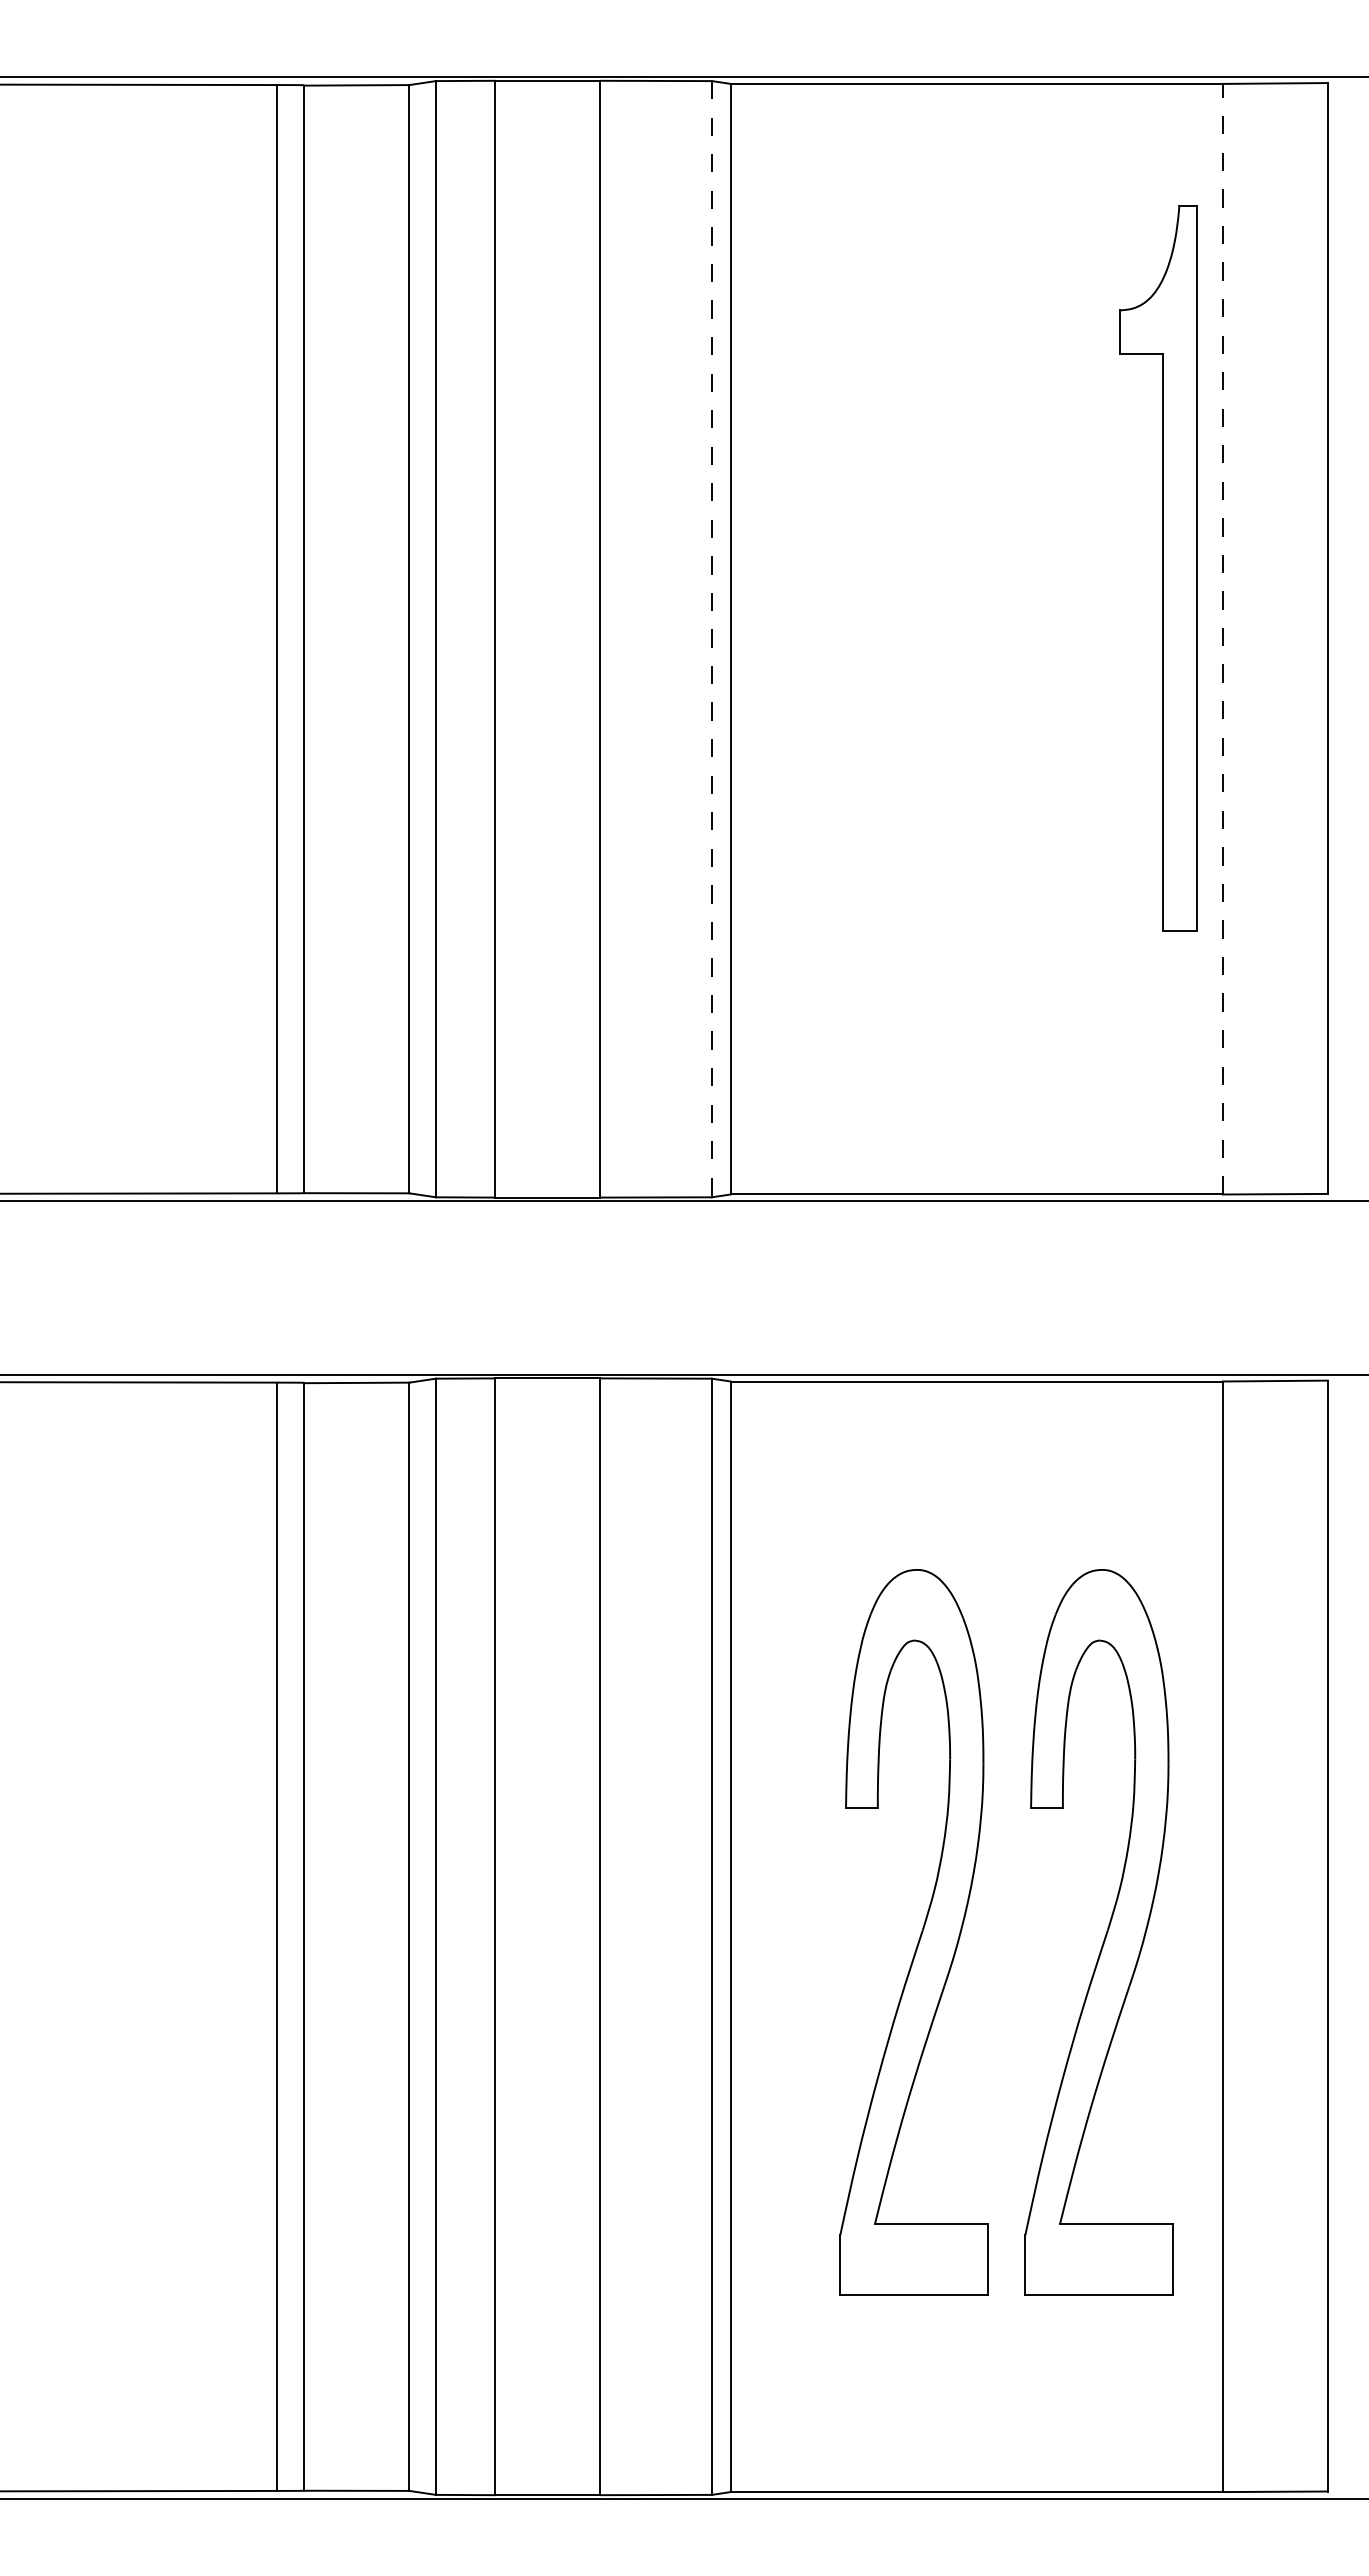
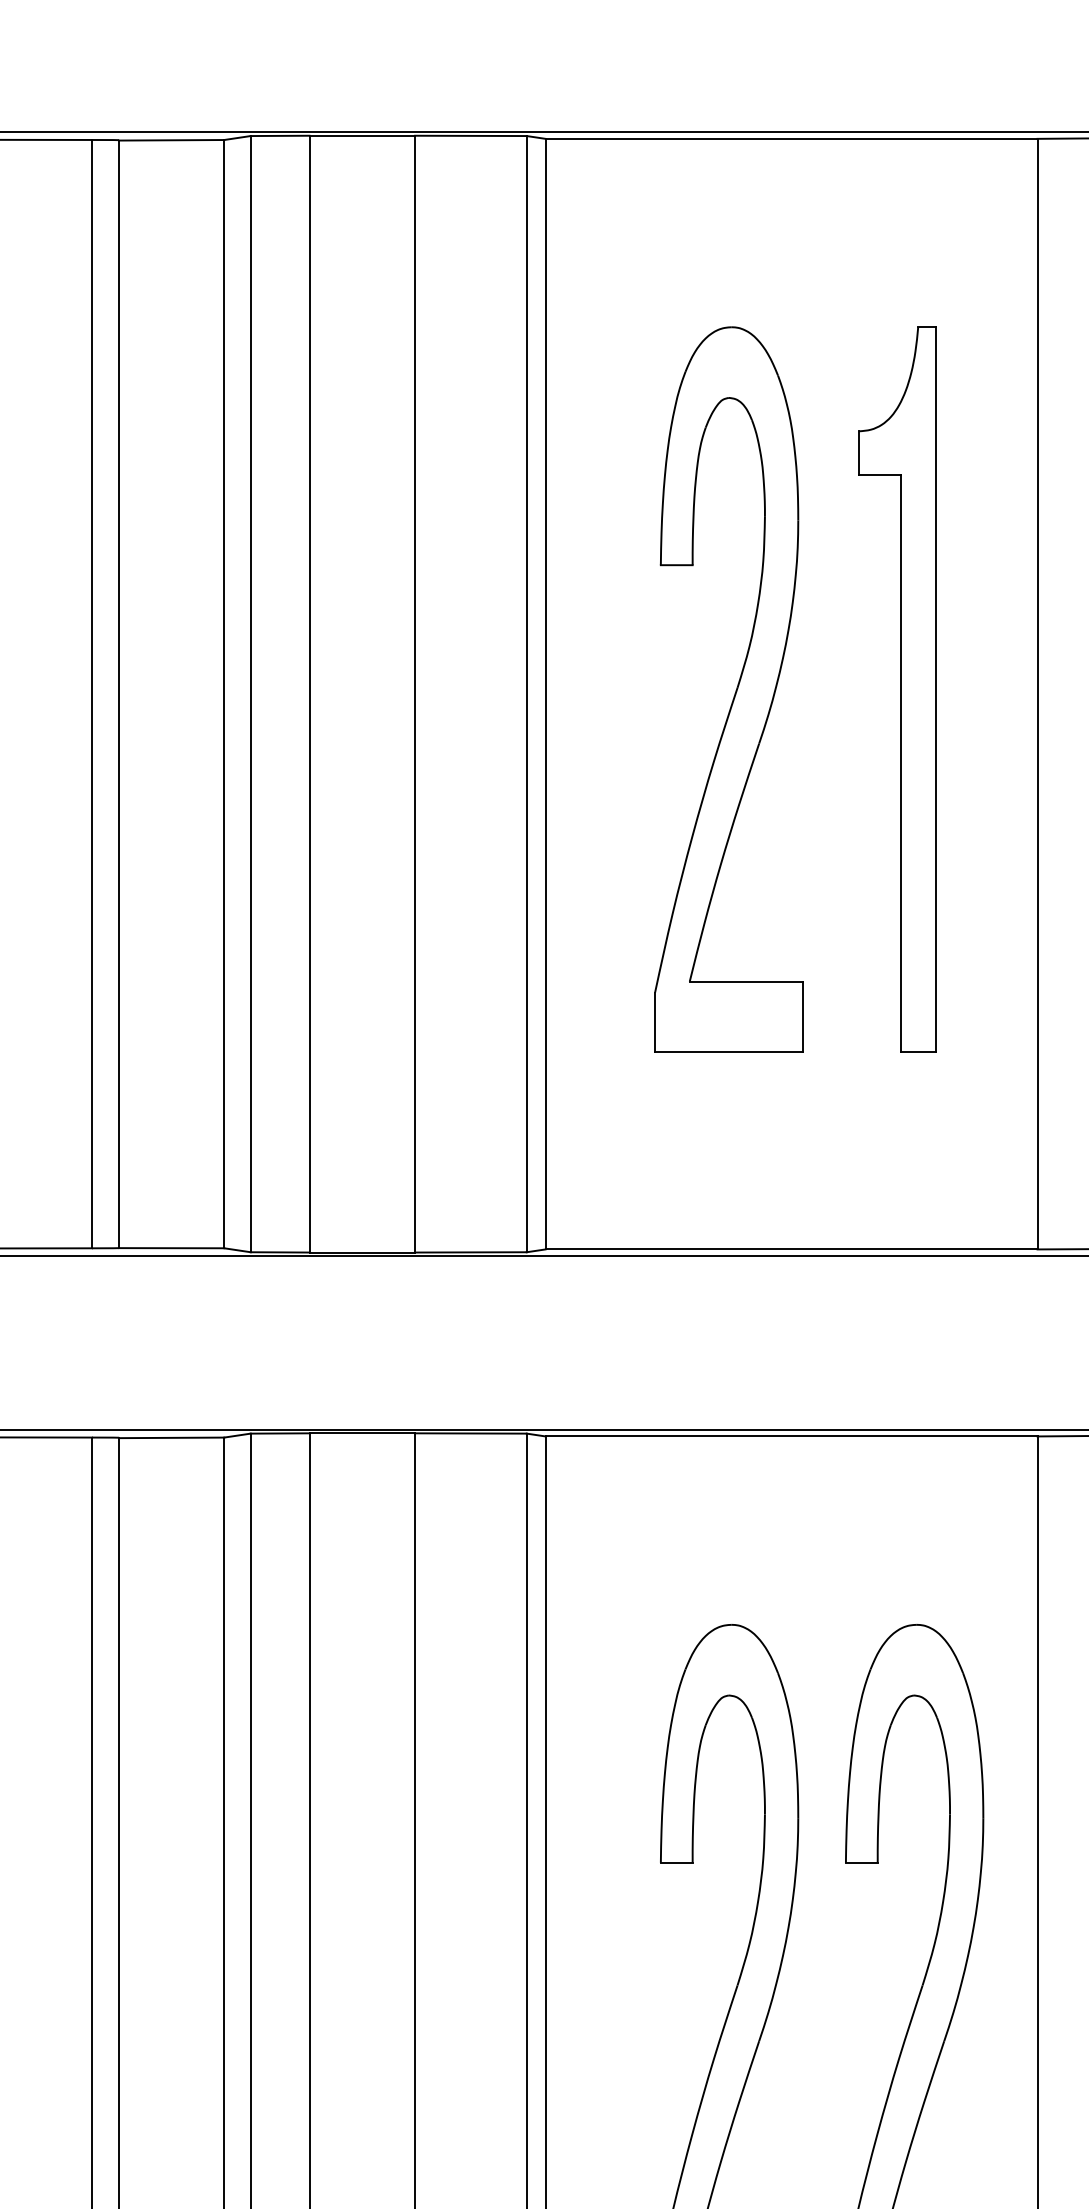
part: (1158, 568) -> (897, 689), moved
part: (920, 635) -> (735, 690), added
line: (1222, 638) -> (1037, 693), dashed -> solid
line: (711, 639) -> (526, 694), dashed -> solid

